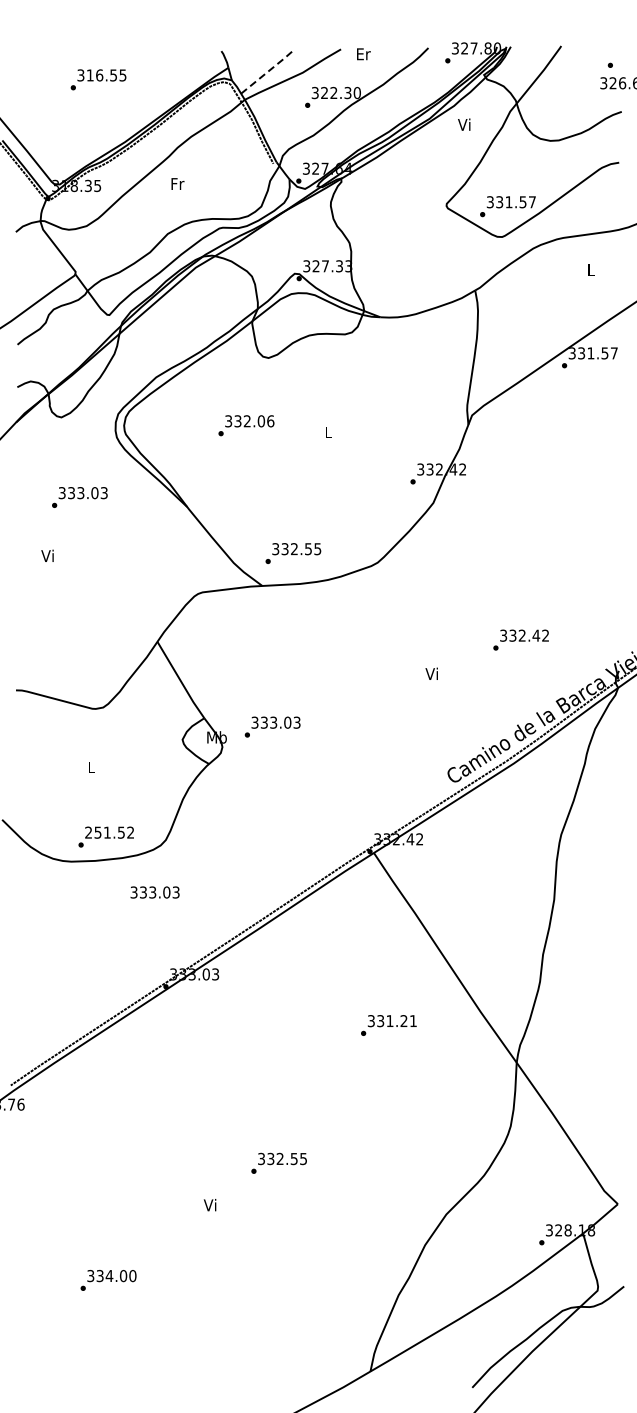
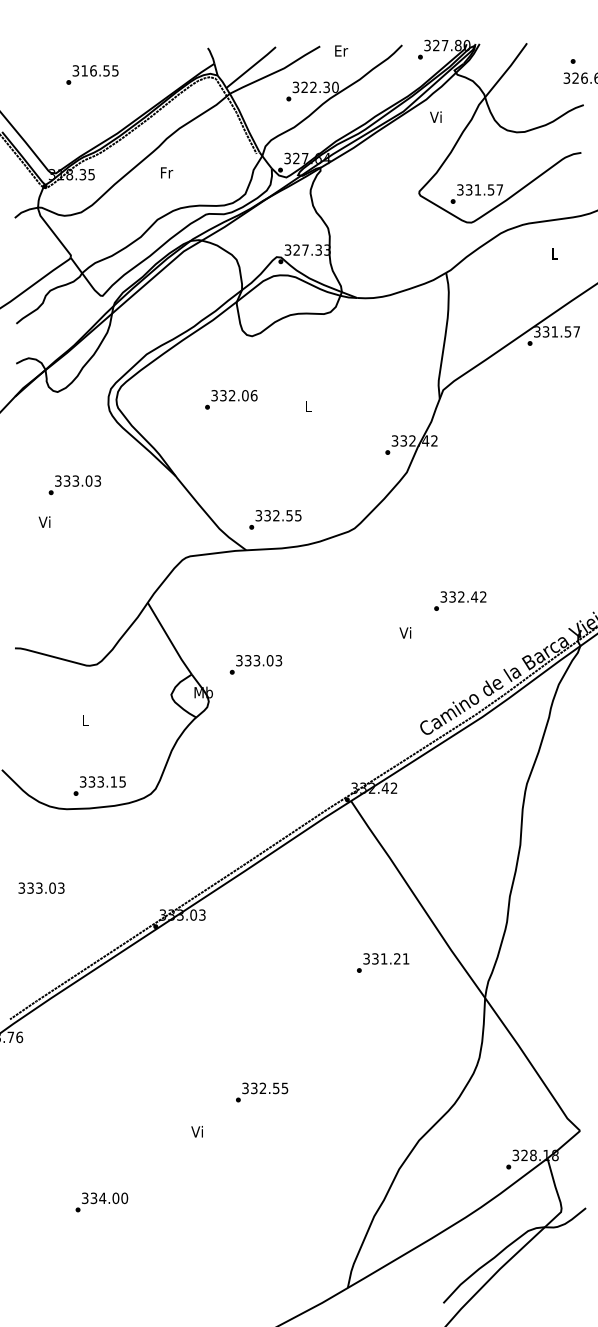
line: (267, 71) -> (251, 67), dashed -> solid
text: (79, 497) -> (74, 485), moved
text: (521, 639) -> (460, 600), moved
text: (272, 726) -> (255, 664), moved
text: (109, 832) -> (102, 781), 251.52 -> 333.15
text: (155, 891) -> (41, 887), moved
text: (389, 1024) -> (383, 962), moved

